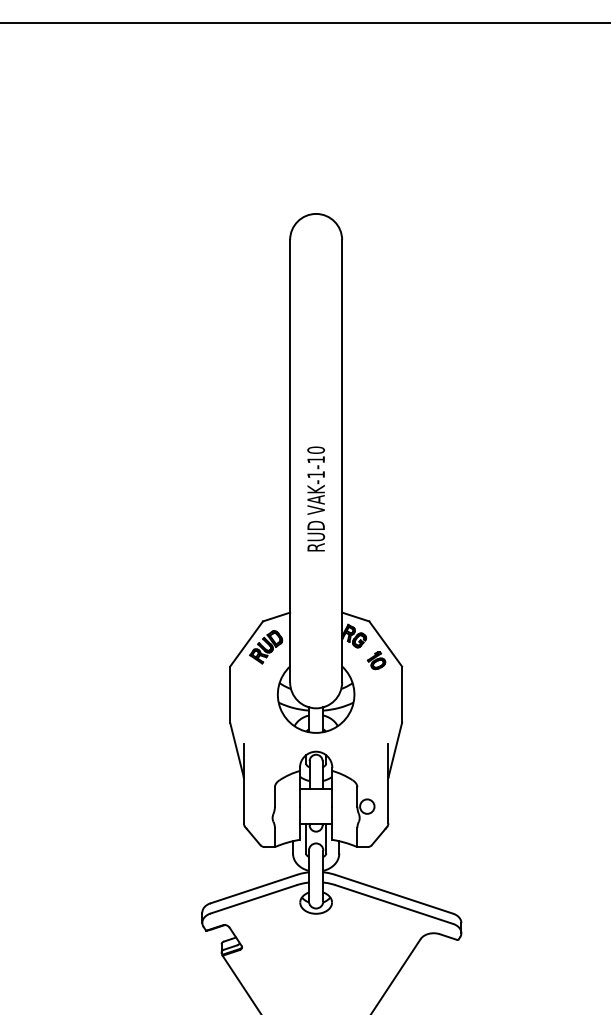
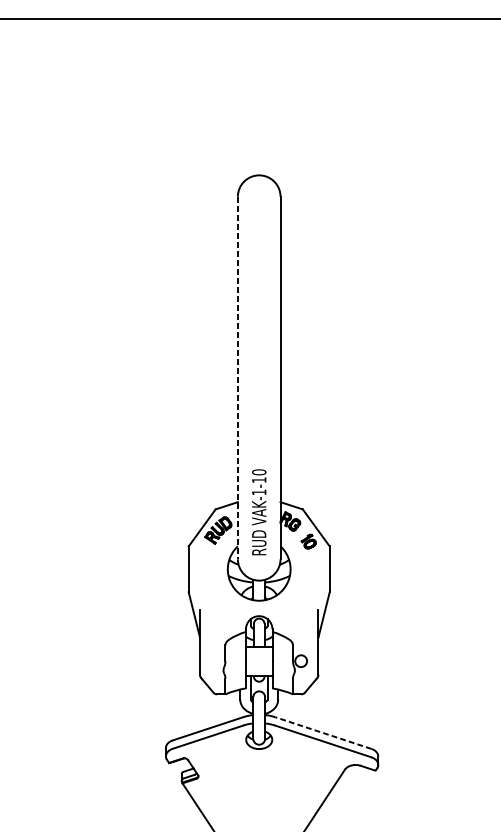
line: (290, 461) -> (238, 378), solid -> dashed
text: (316, 498) -> (259, 511), moved
line: (394, 894) -> (323, 733), solid -> dashed

